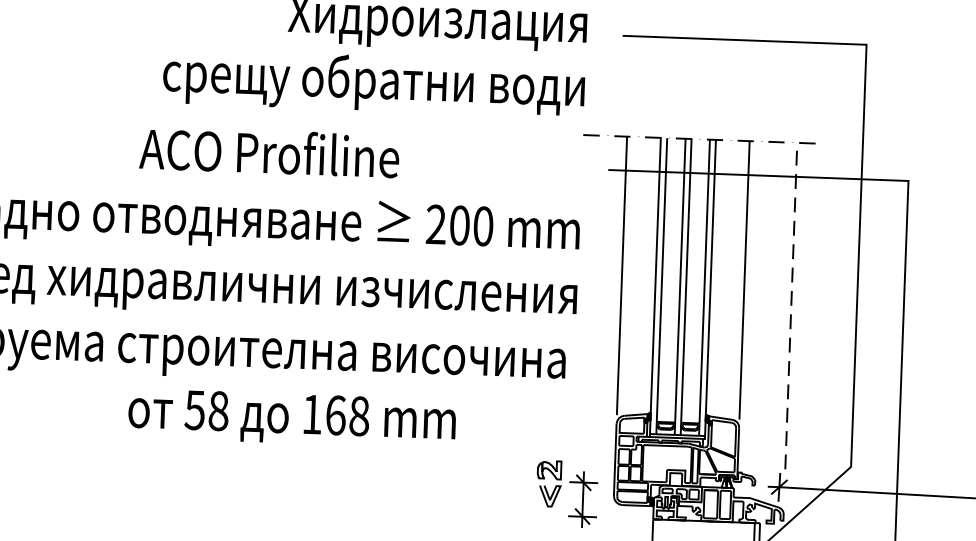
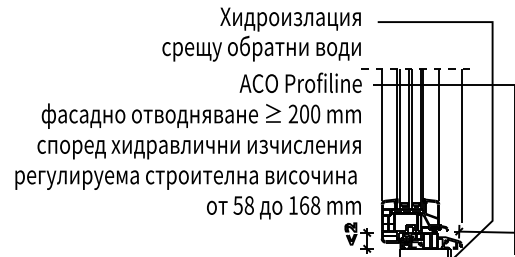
text: (269, 151) -> (300, 82), moved
line: (790, 306) -> (461, 146), dashed -> solid
text: (291, 417) -> (283, 207), moved

